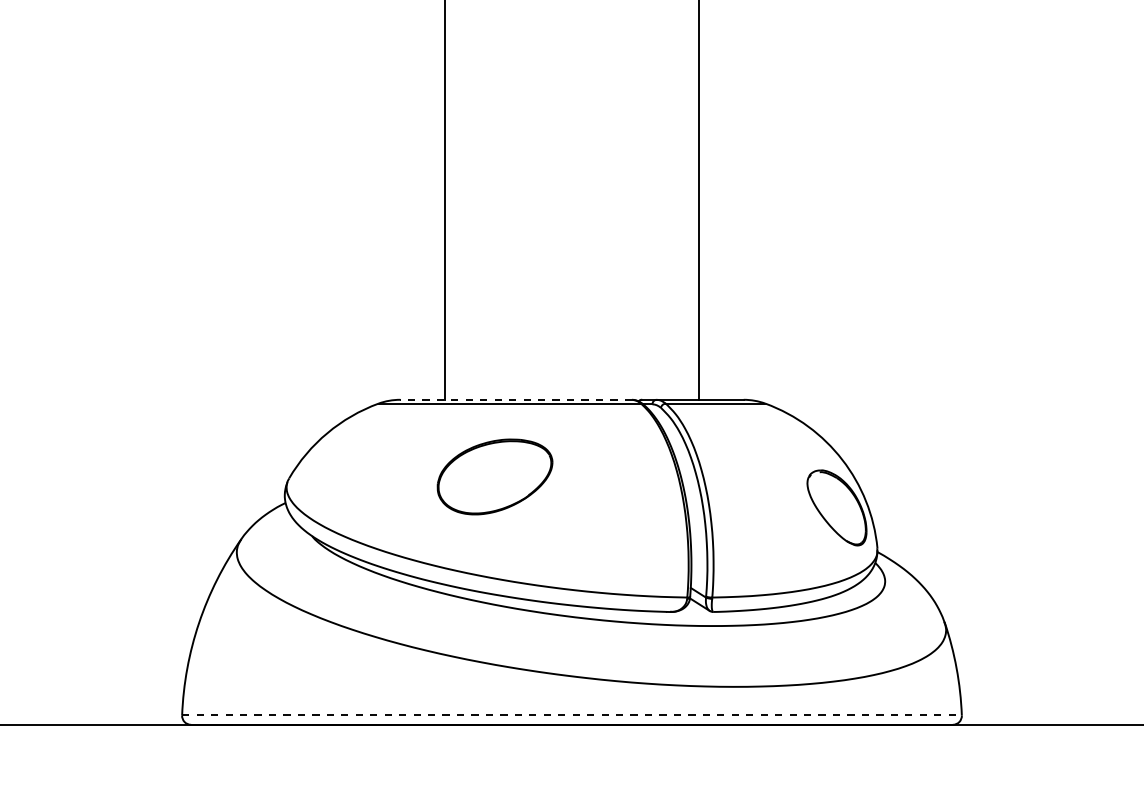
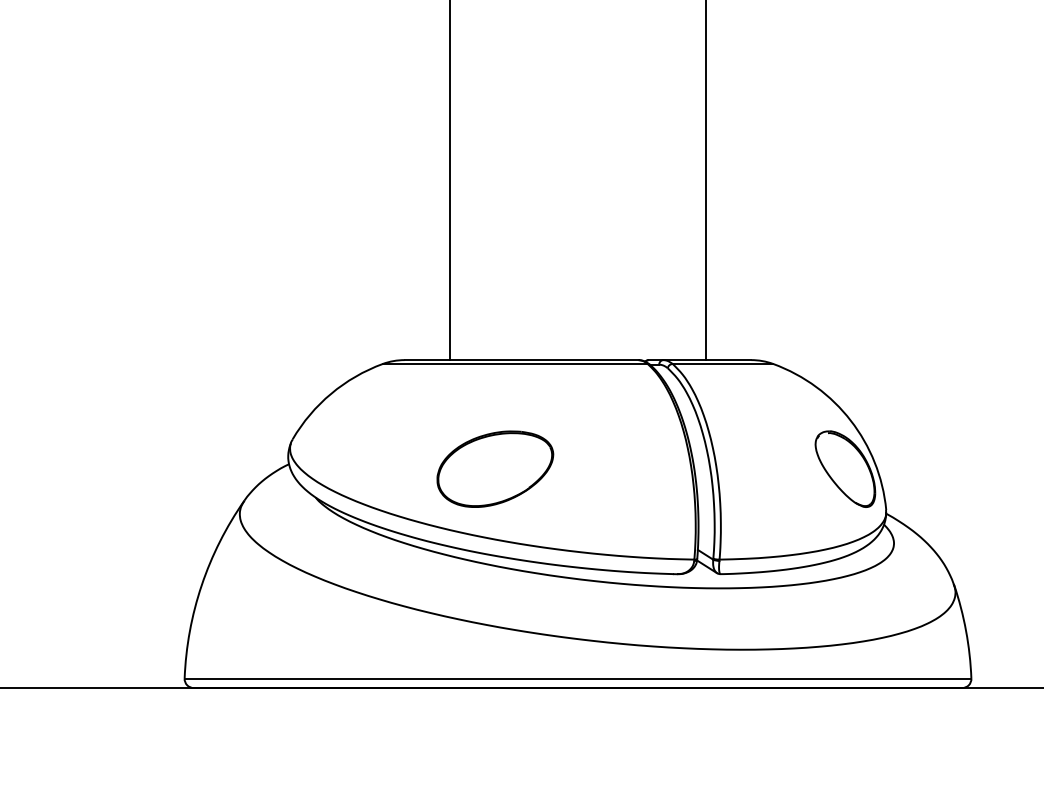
line: (516, 399) -> (522, 359), dashed -> solid
part: (494, 476) -> (494, 468), moved
line: (572, 715) -> (578, 678), dashed -> solid

